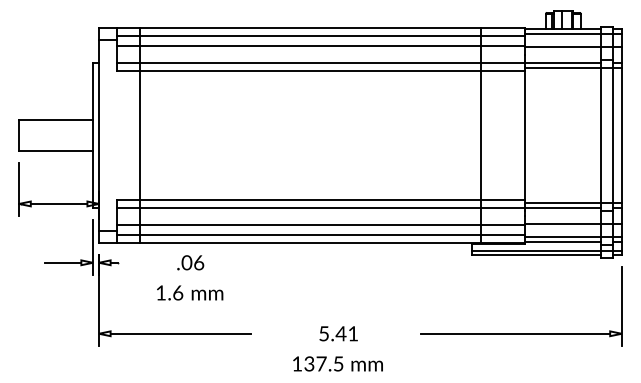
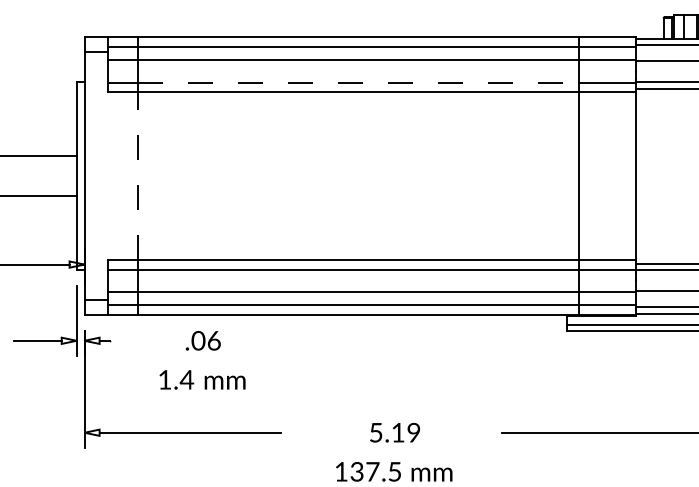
line: (311, 63) -> (359, 82), solid -> dashed
line: (140, 135) -> (138, 175), solid -> dashed
text: (177, 292) -> (186, 379), 1.6 -> 1.4
text: (346, 333) -> (405, 432), 5.41 -> 5.19

